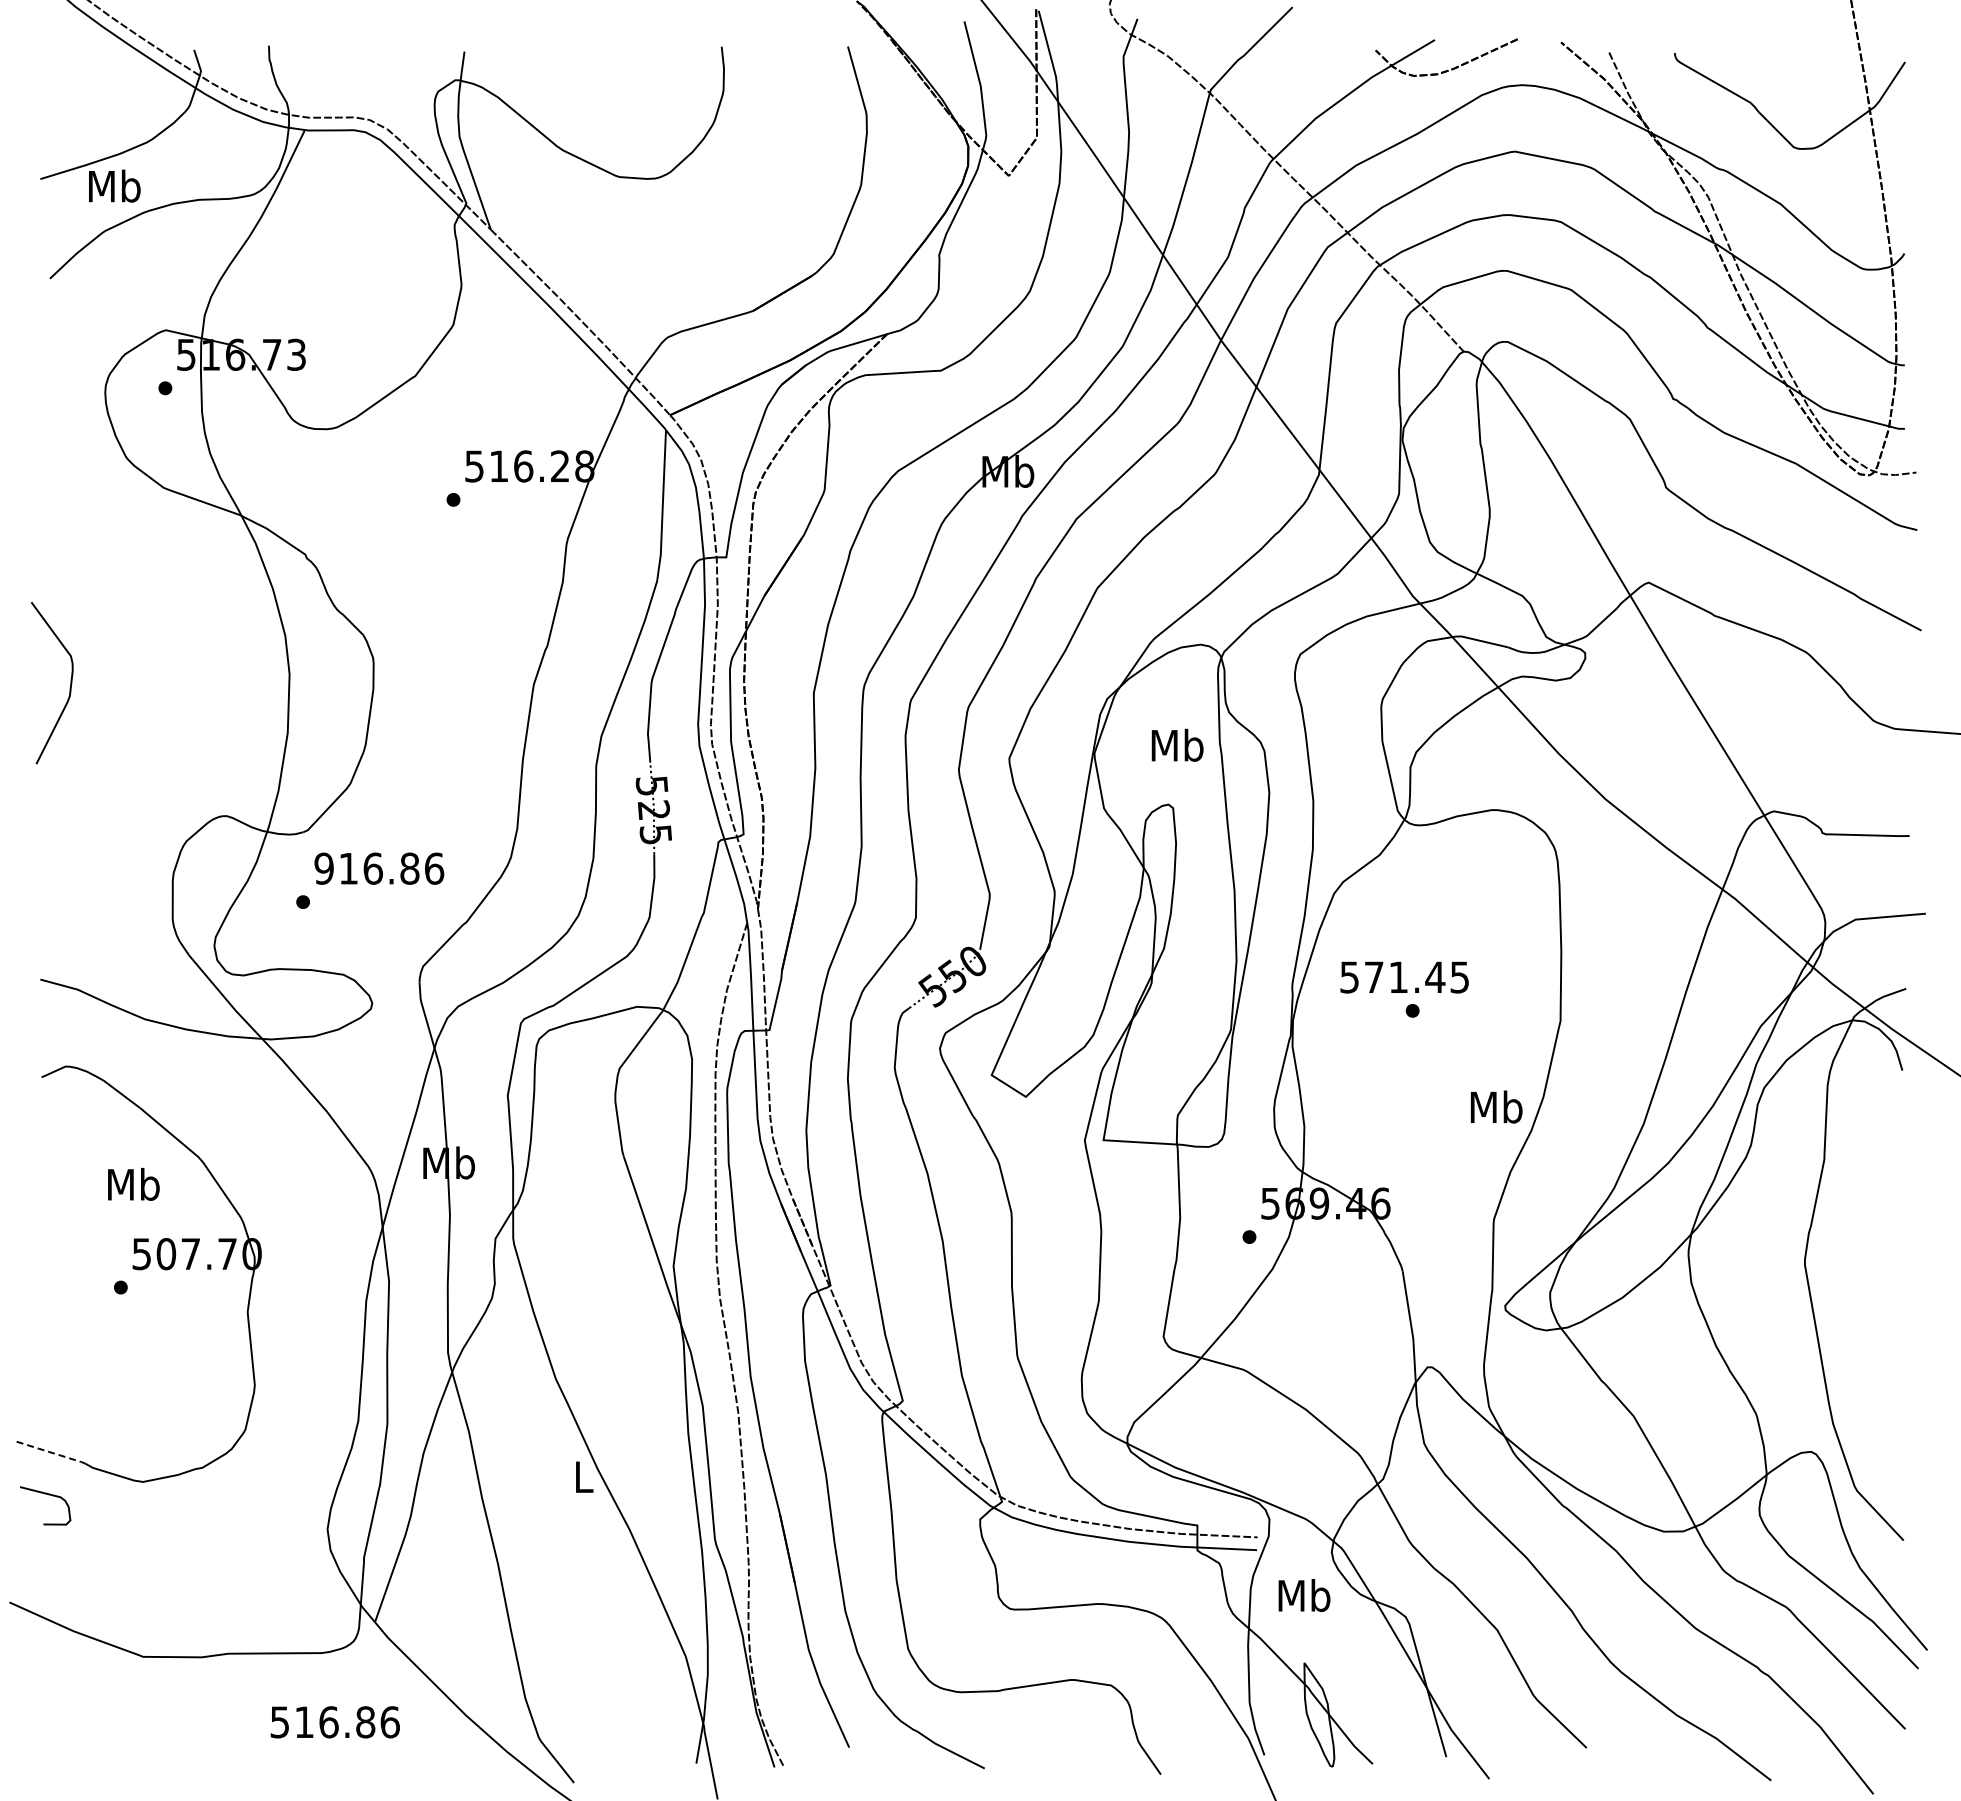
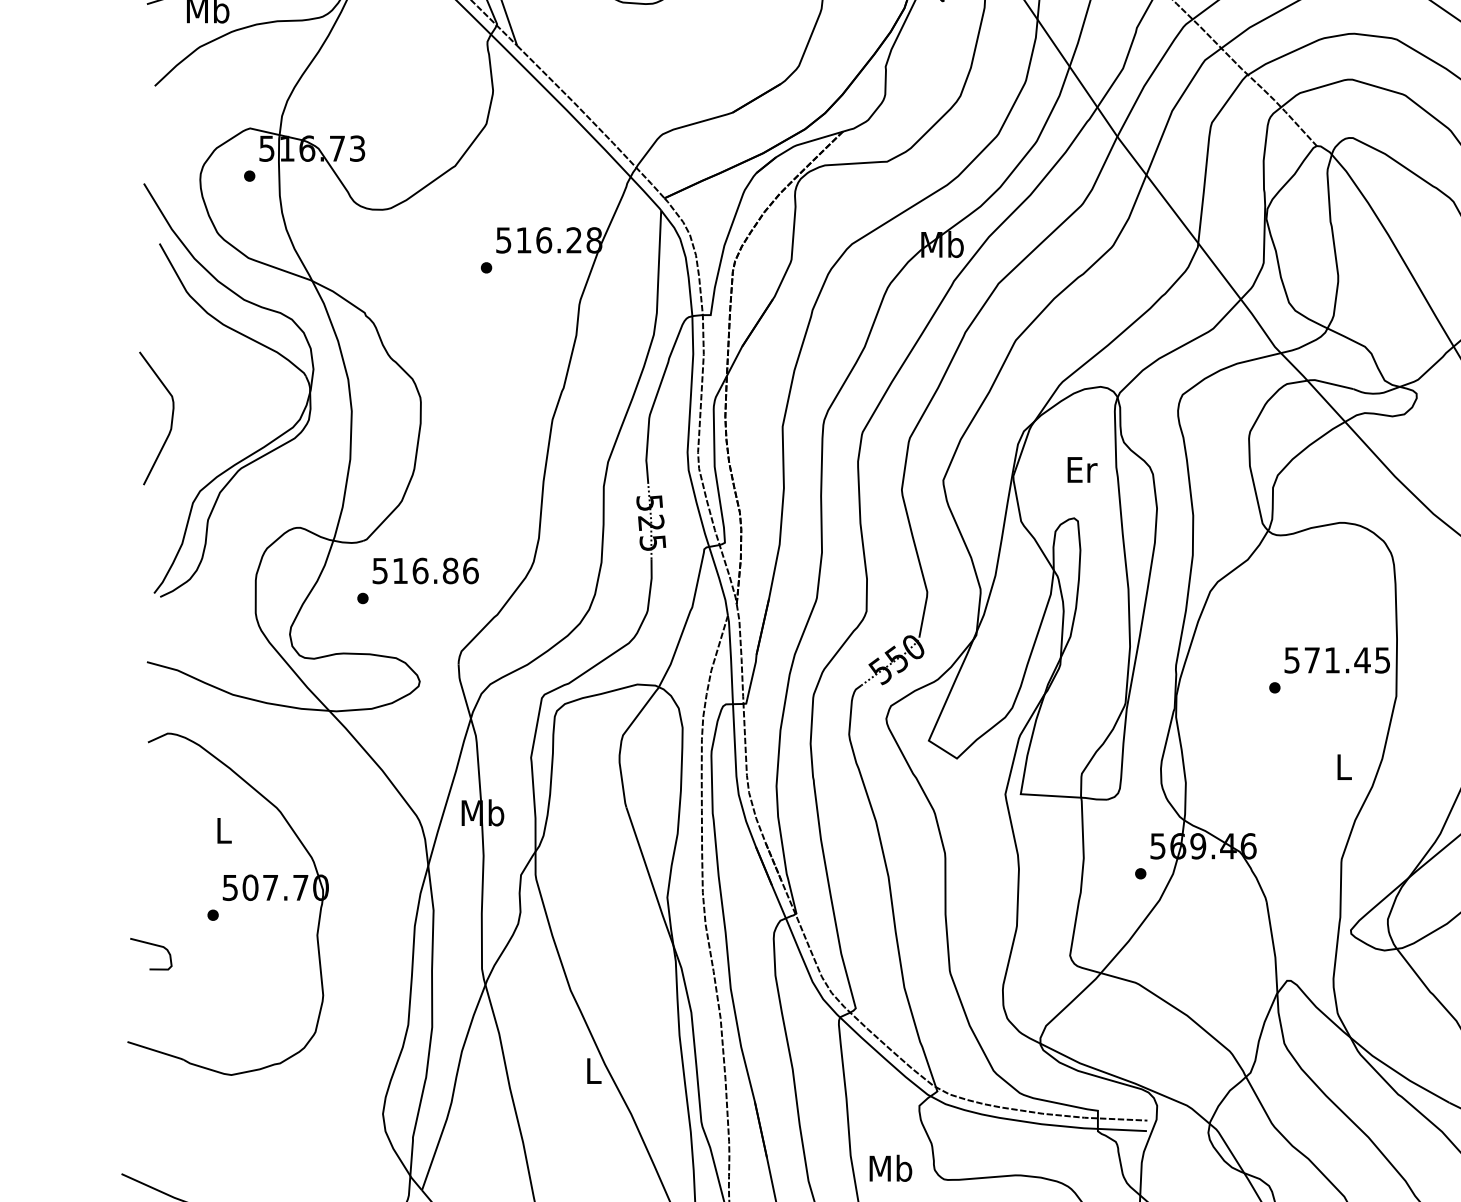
part: (168, 588) -> (252, 340), added
text: (1177, 744) -> (1081, 468), Mb -> Er
text: (323, 868) -> (379, 570), 916.86 -> 516.86
text: (1404, 977) -> (1337, 660), moved
text: (1496, 1106) -> (1343, 766), Mb -> L
text: (133, 1183) -> (223, 829), Mb -> L
line: (51, 1452) -> (156, 1050), dashed -> solid
curve: (48, 1495) -> (153, 945), moved
text: (1304, 1595) -> (890, 1168), moved

